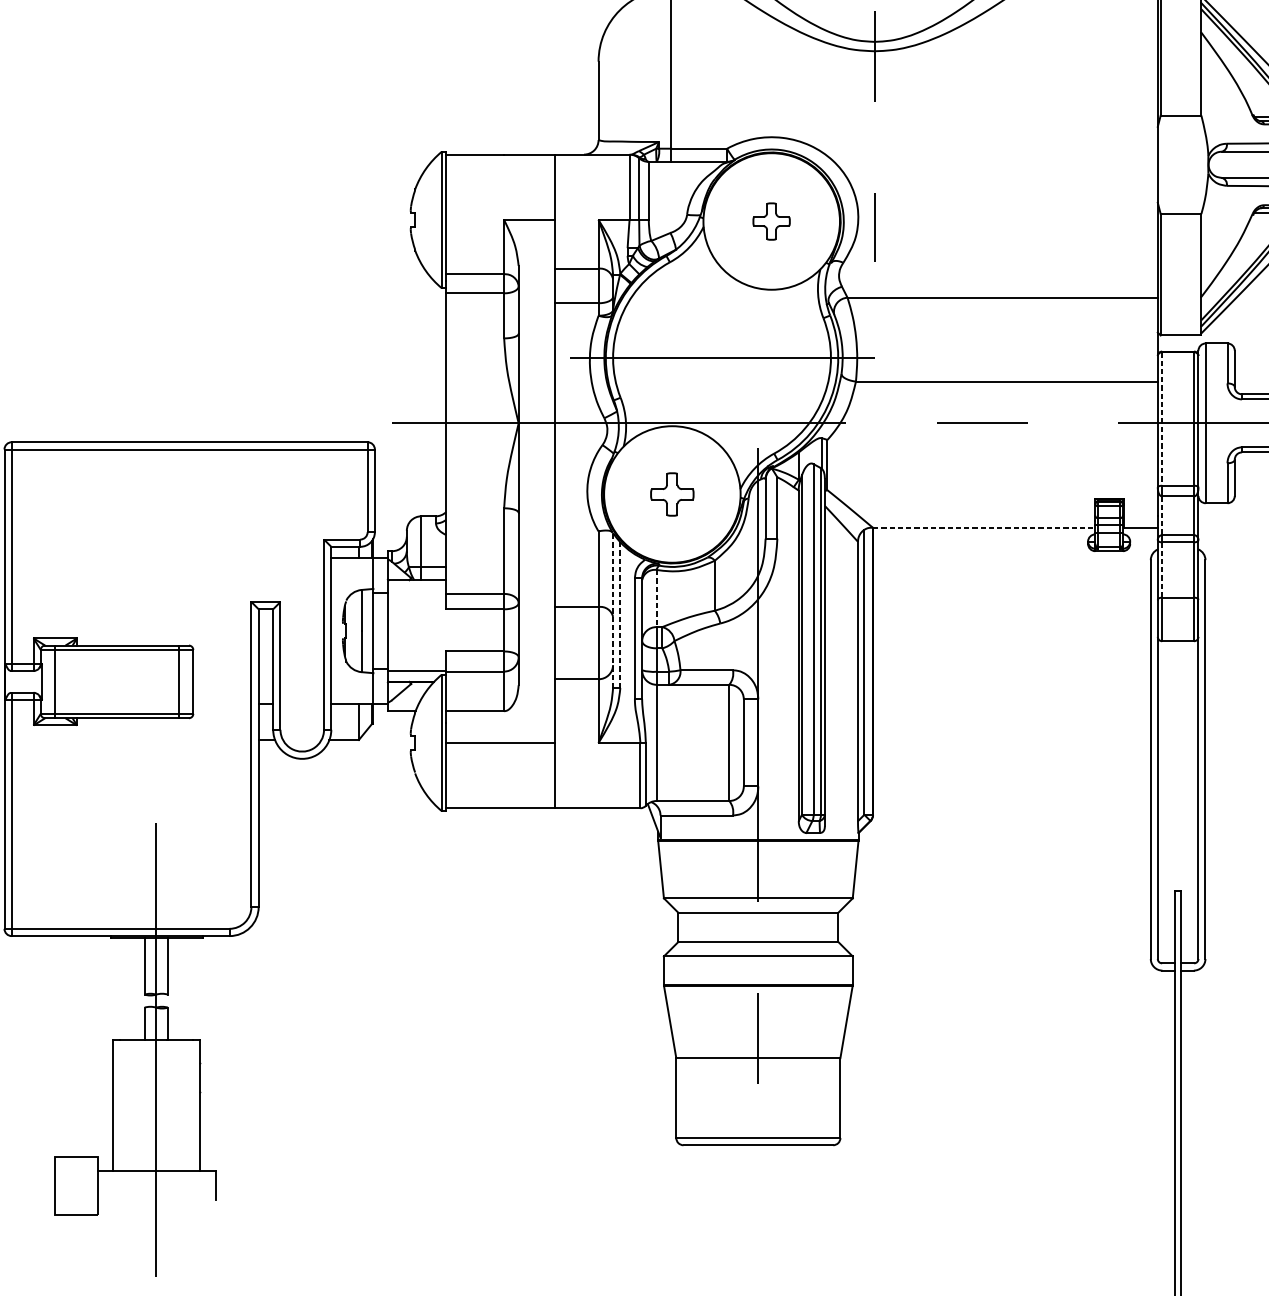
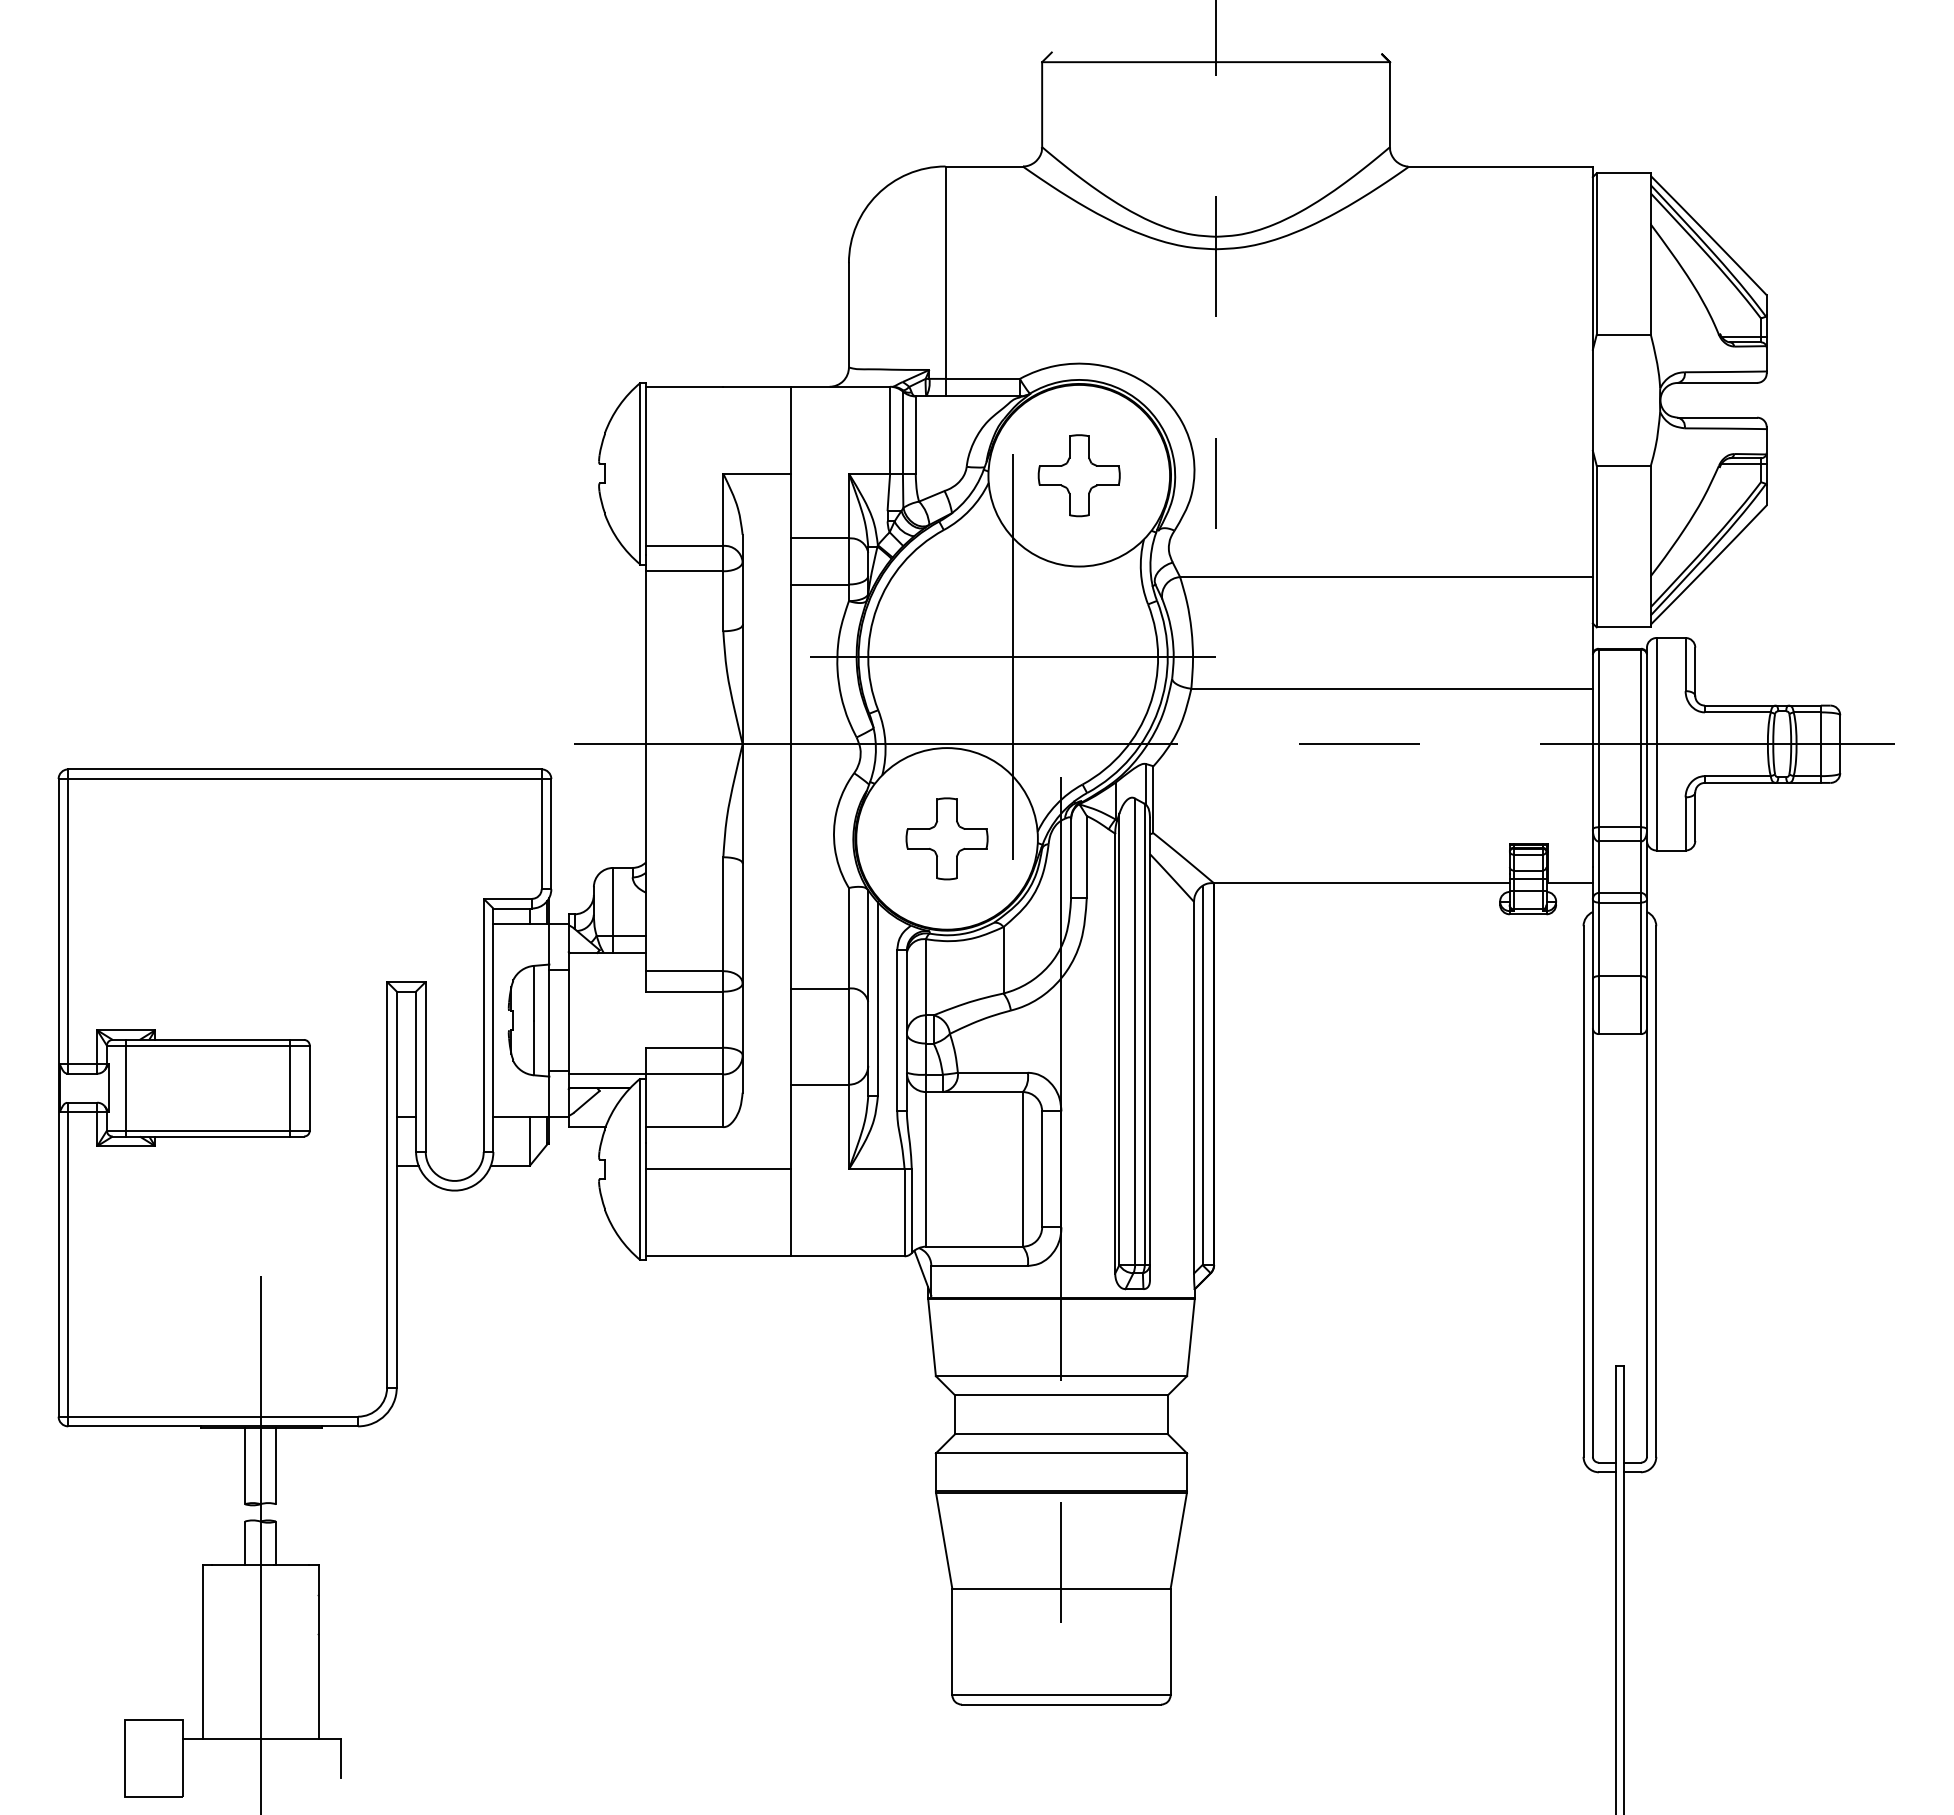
part: (771, 221) -> (1078, 475), size x1.67
line: (722, 358) -> (1013, 657), added
line: (1162, 419) -> (1598, 738), dashed -> solid
part: (671, 494) -> (946, 838), size x1.43
line: (1162, 515) -> (1598, 867), dashed -> solid
line: (983, 528) -> (1361, 883), dashed -> solid
line: (1162, 570) -> (1598, 939), dashed -> solid
line: (656, 598) -> (926, 977), dashed -> solid
line: (613, 609) -> (868, 992), dashed -> solid
line: (620, 615) -> (877, 999), dashed -> solid

